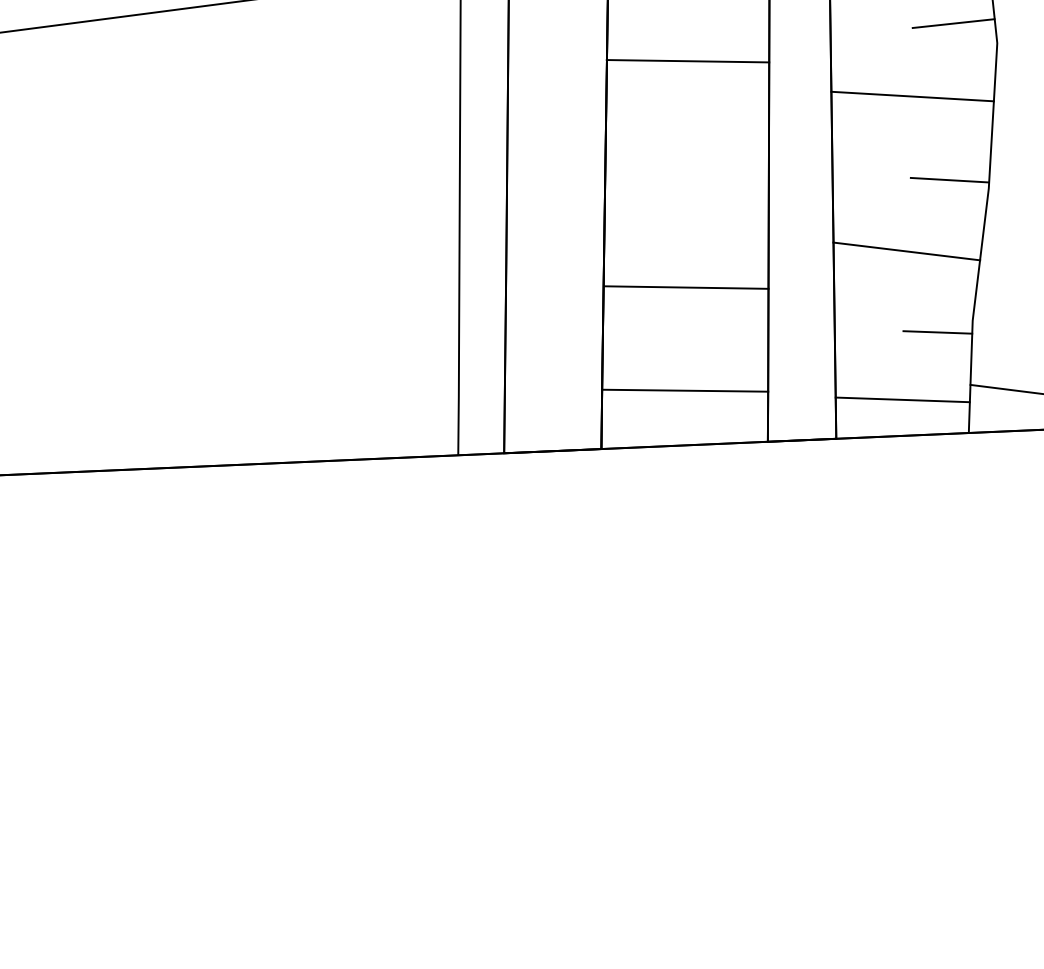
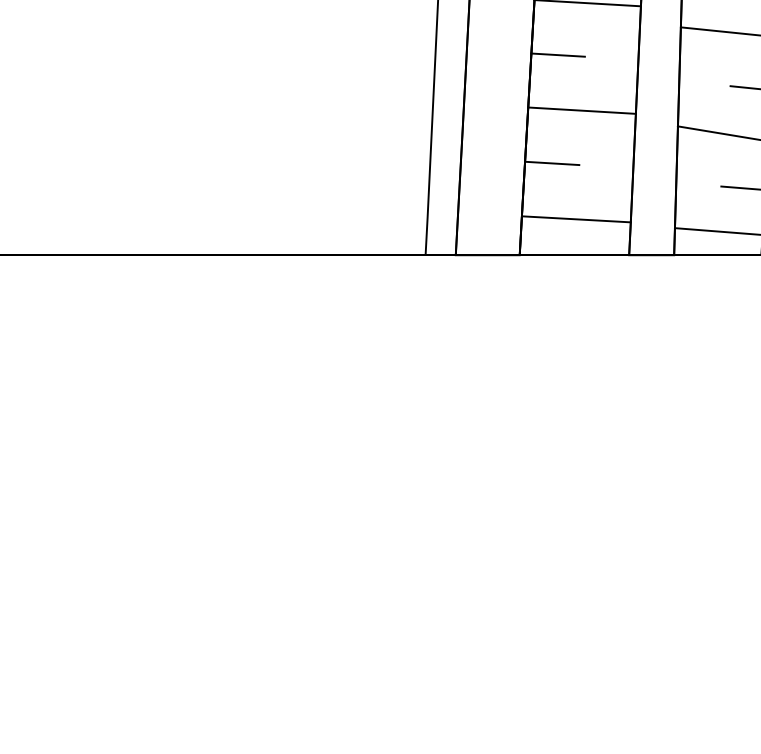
line: (645, 141) -> (557, 54), added
line: (685, 287) -> (581, 110), moved
line: (643, 307) -> (551, 163), added

